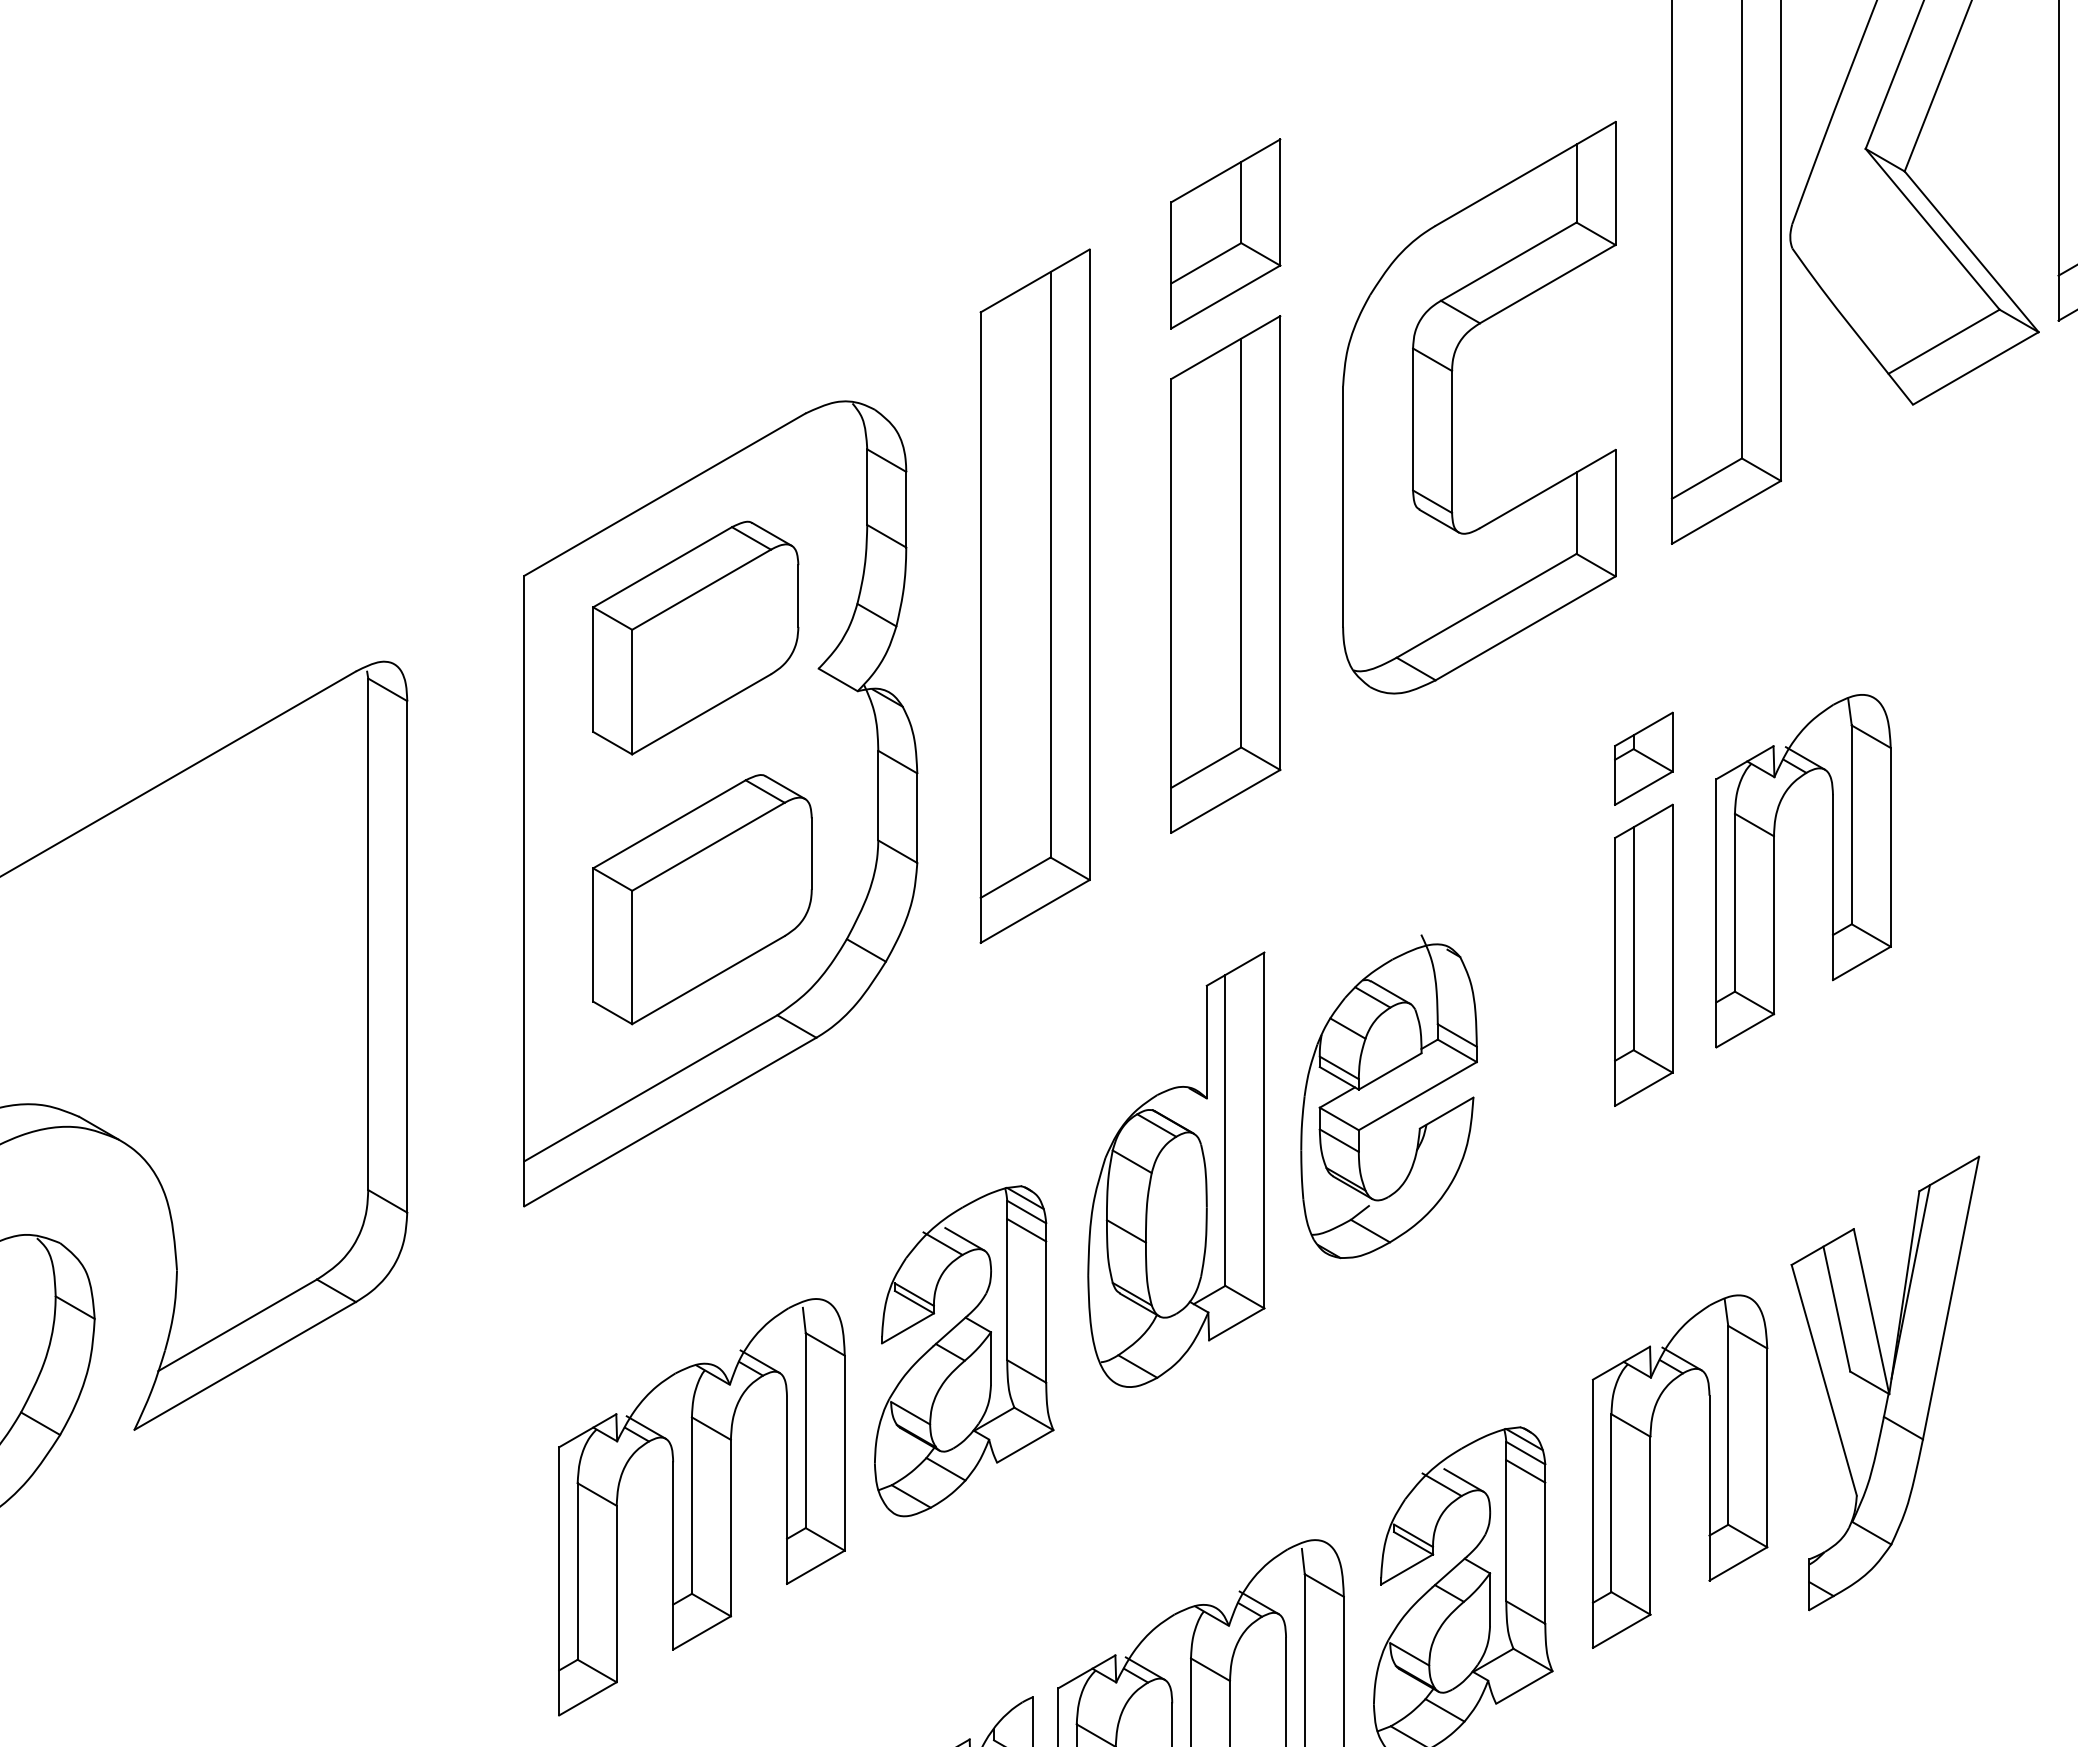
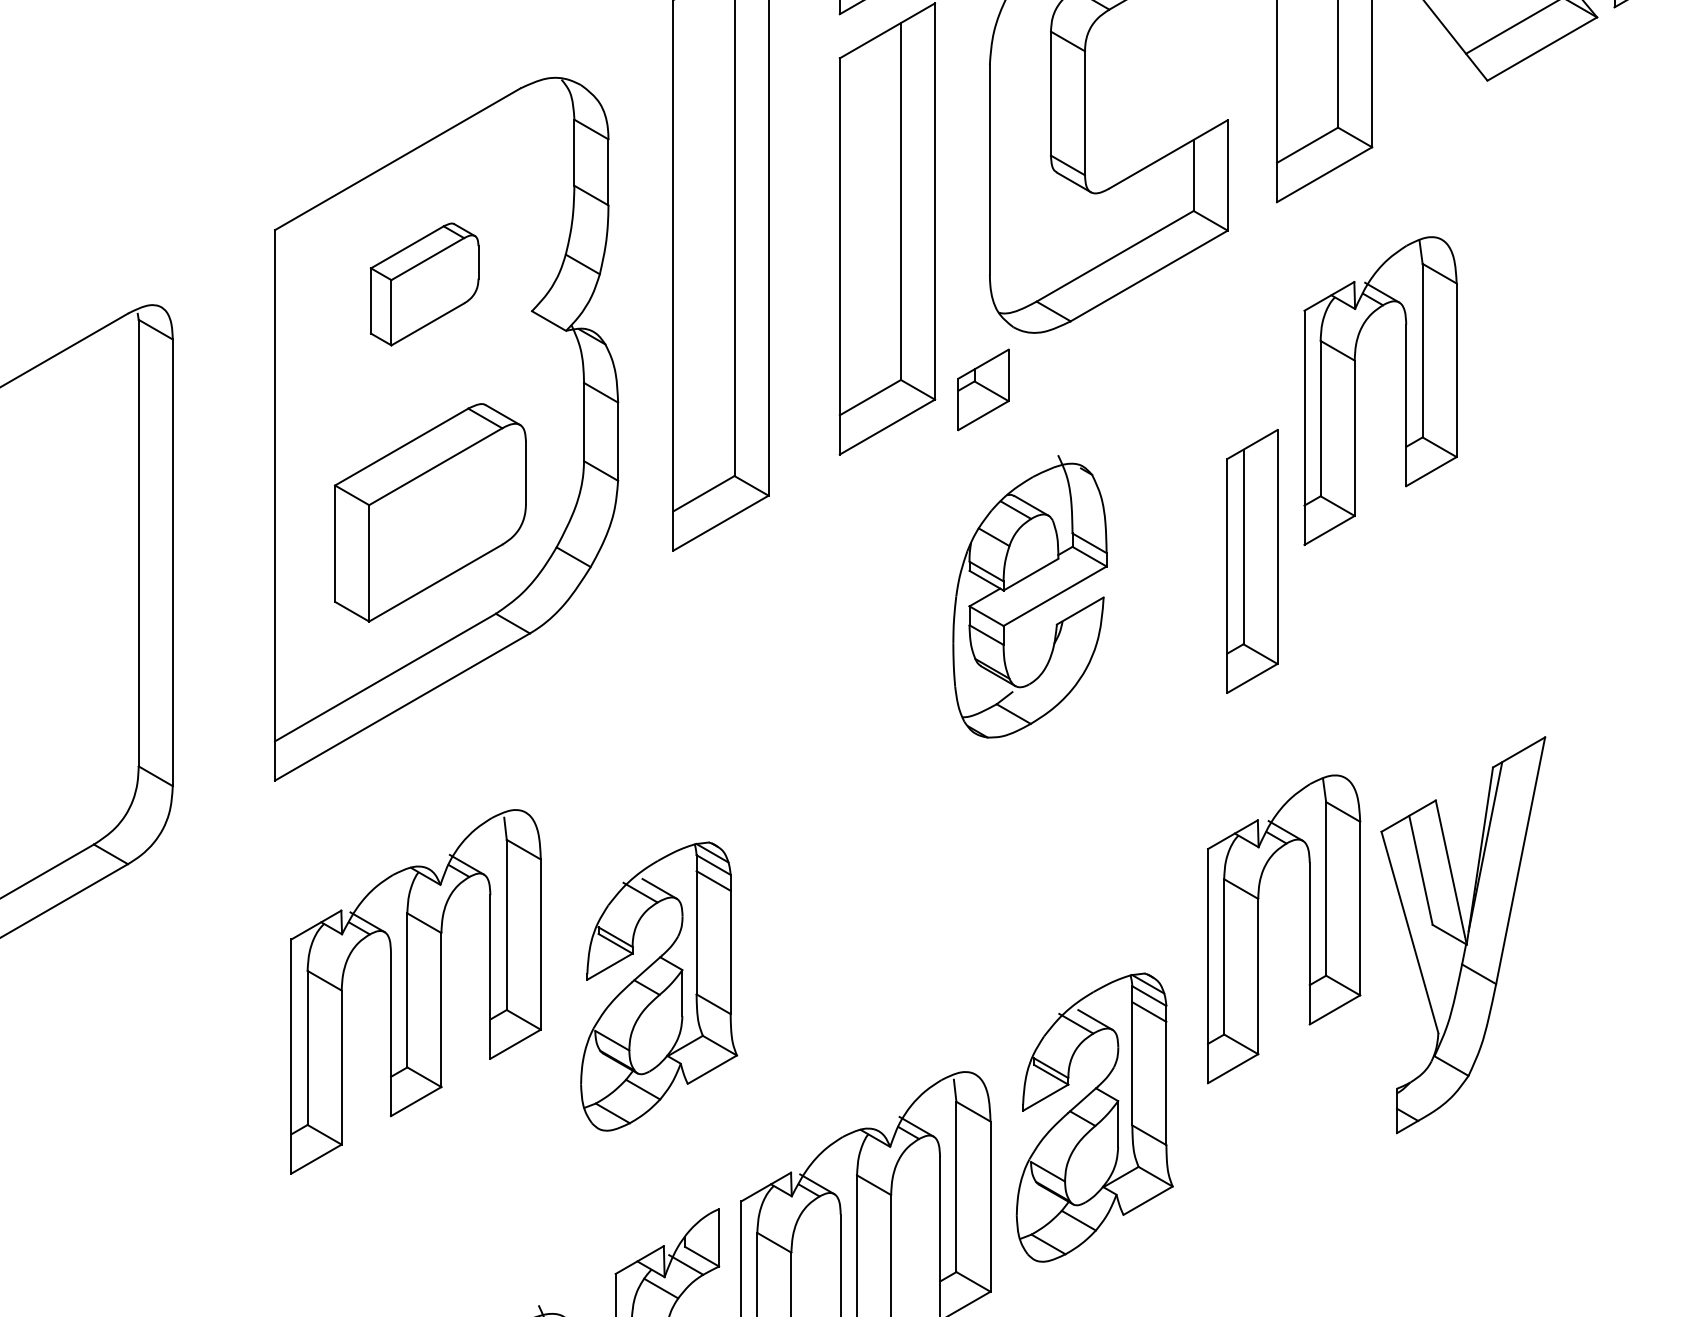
part: (695, 637) -> (424, 283), size x0.6
part: (1643, 758) -> (983, 389), moved
part: (1774, 871) -> (1355, 391), moved
part: (1388, 1096) -> (1029, 596), moved
part: (1176, 1169) -> (844, 748), removed
part: (964, 1351) -> (659, 986), moved
part: (1650, 1471) -> (1258, 929), moved
part: (701, 1507) -> (415, 992), moved

